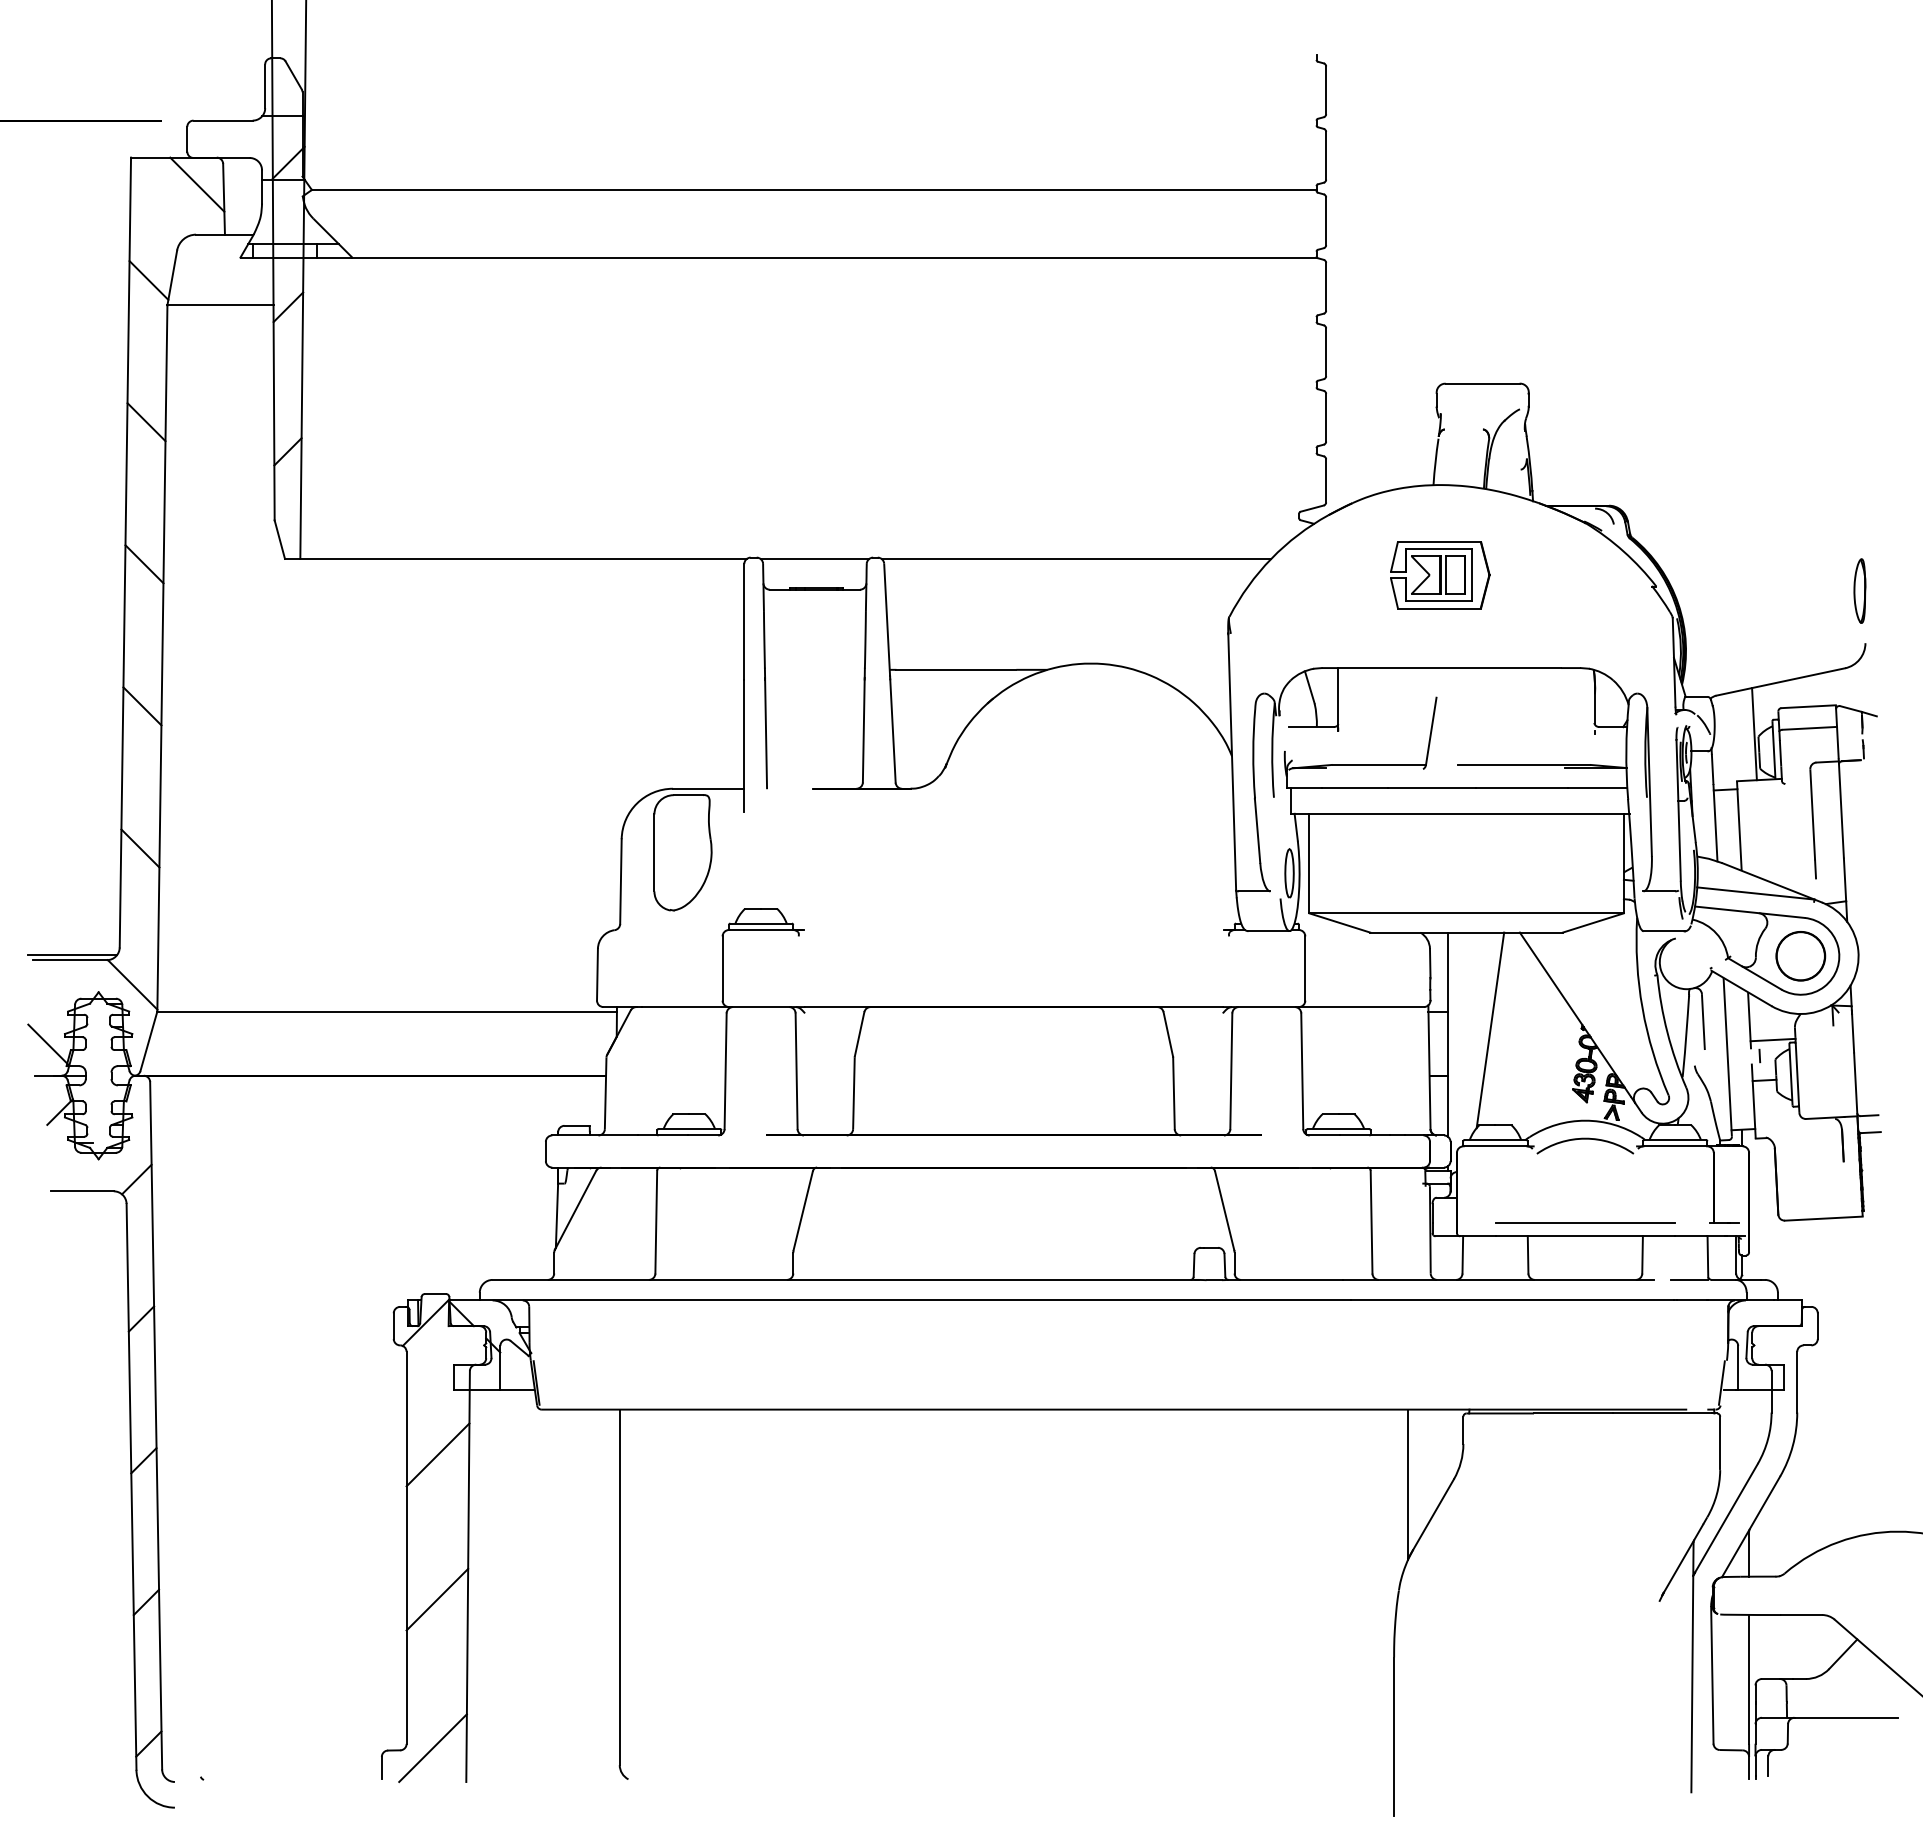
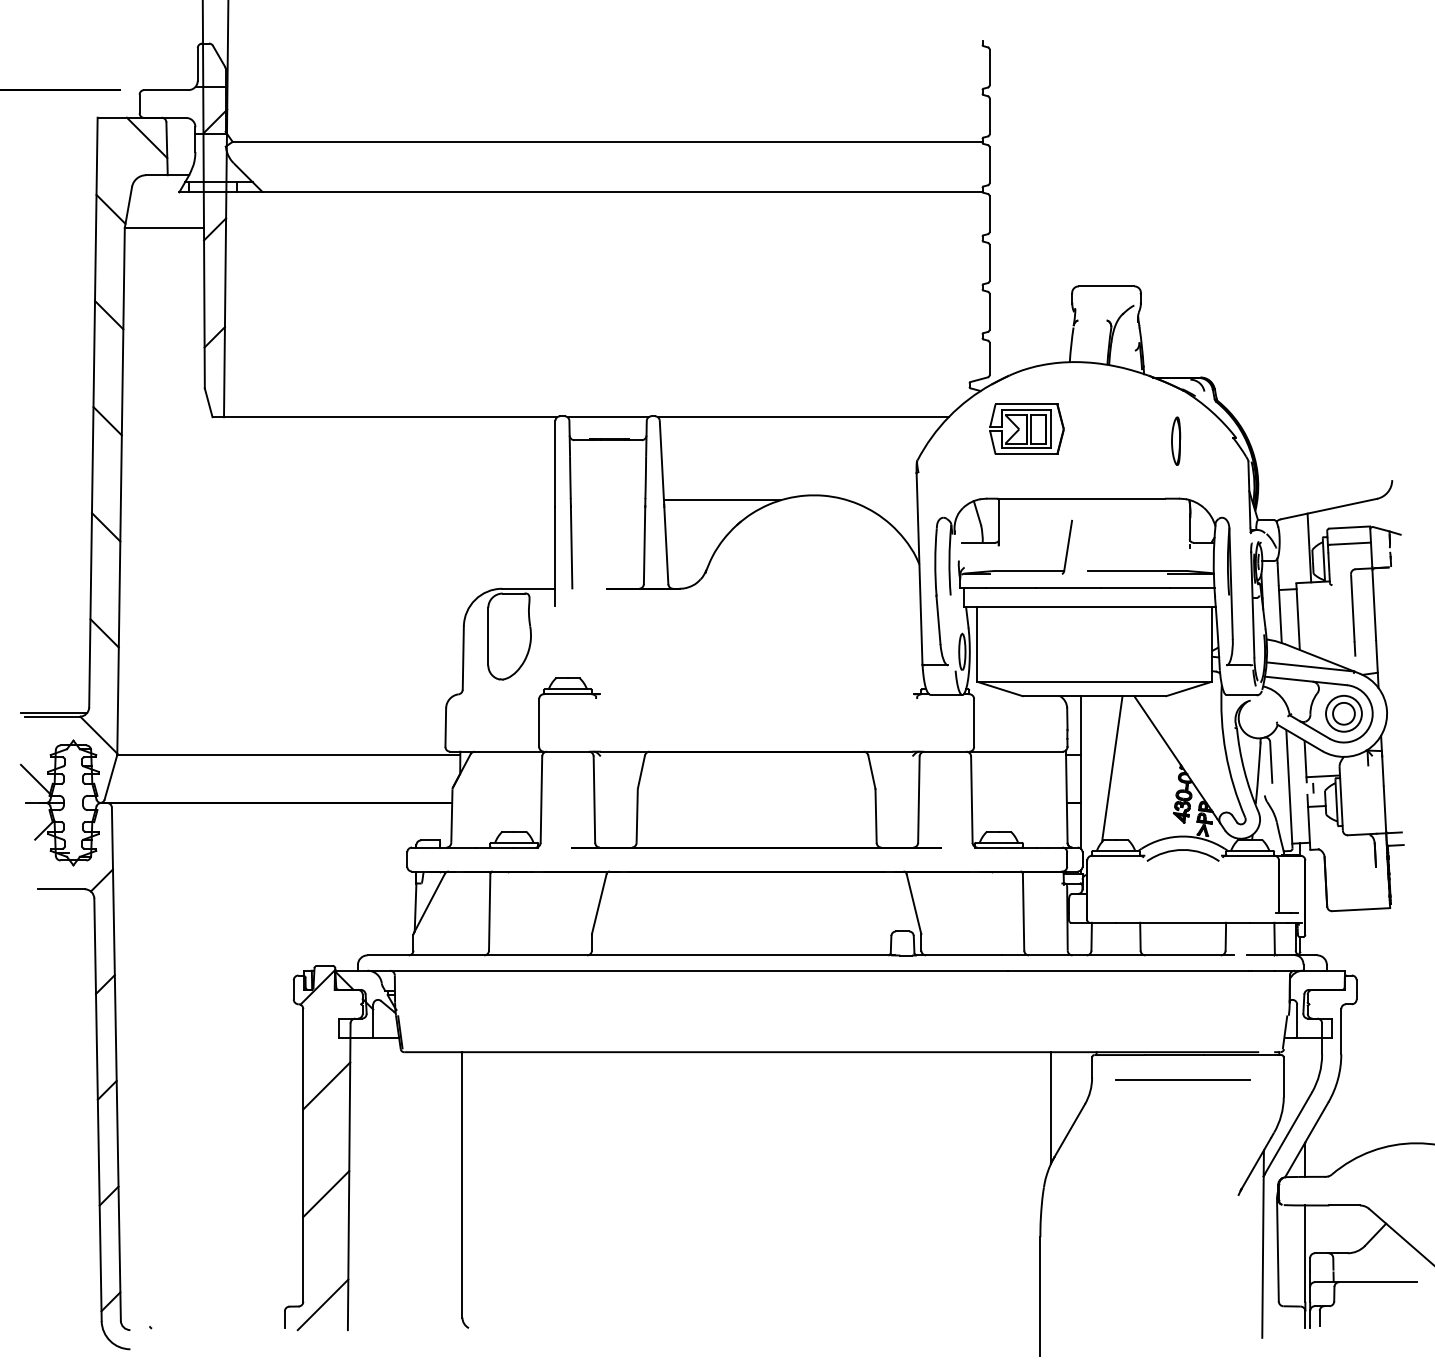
part: (1440, 575) -> (1027, 429), moved
part: (1859, 590) -> (1175, 440), moved
circle: (1800, 955) -> (1343, 713), size x0.6
line: (1585, 1222) -> (1183, 1078), moved

